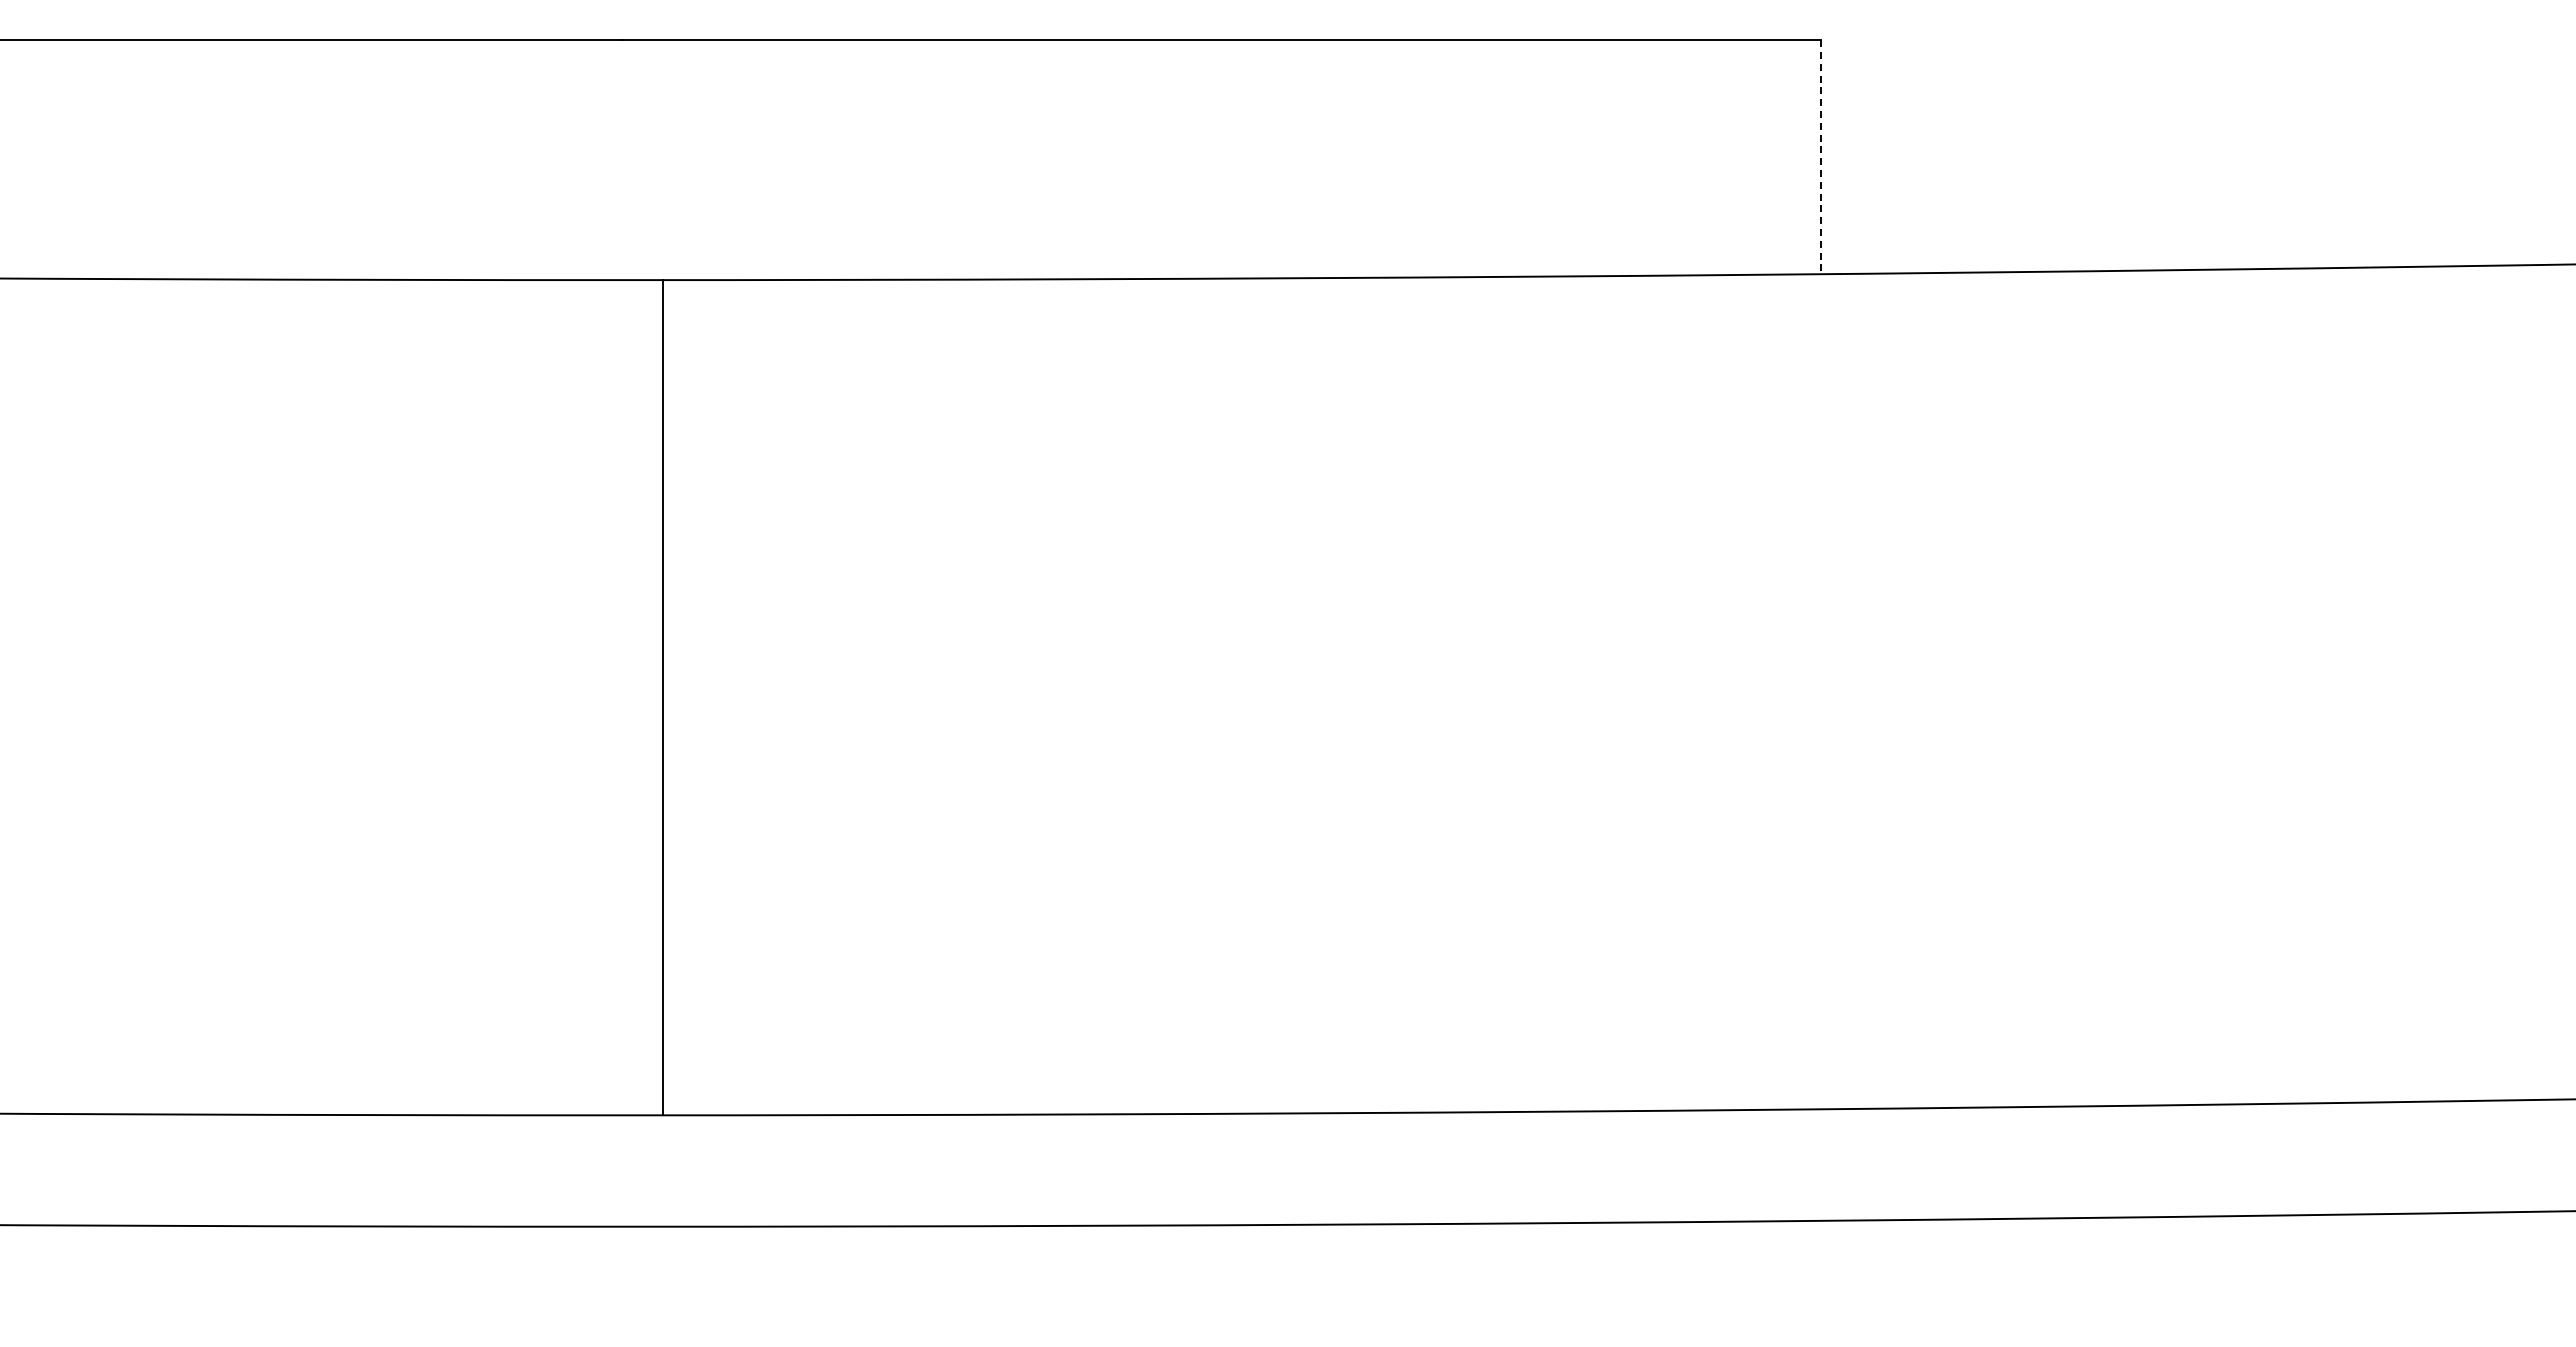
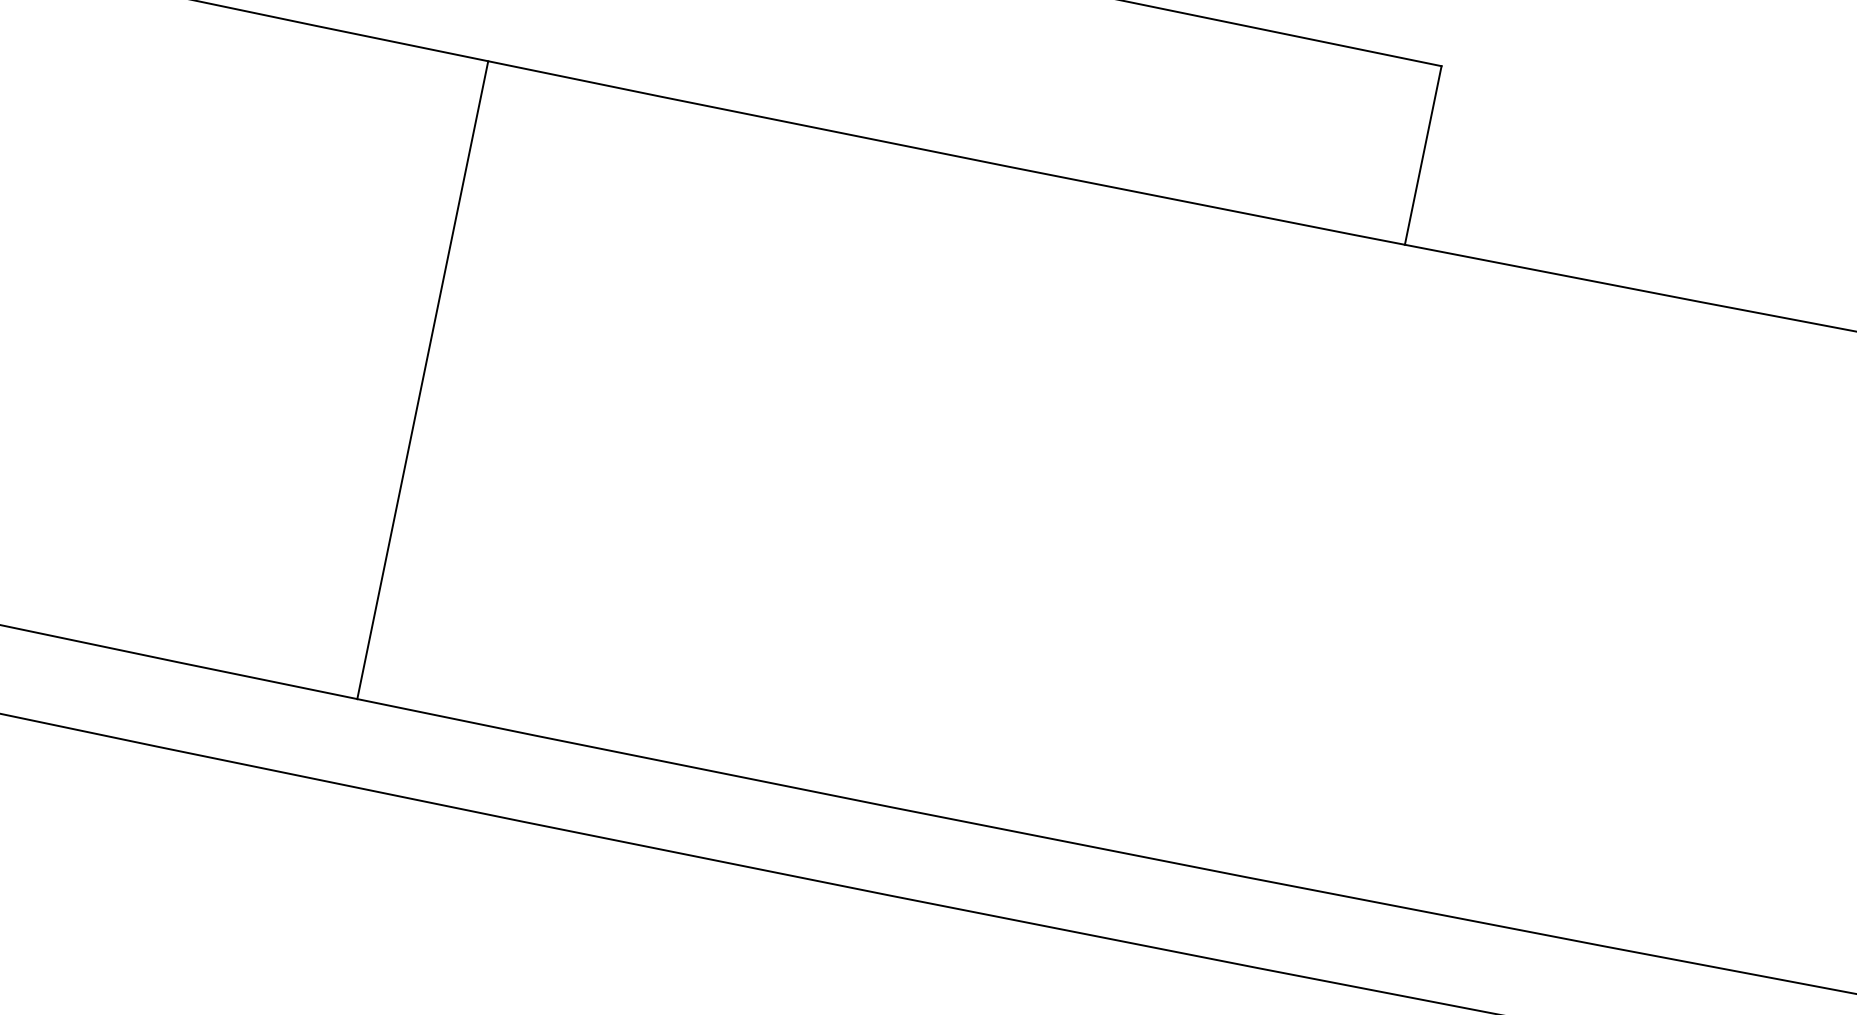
line: (1820, 157) -> (1422, 155), dashed -> solid
line: (662, 697) -> (422, 380), moved

